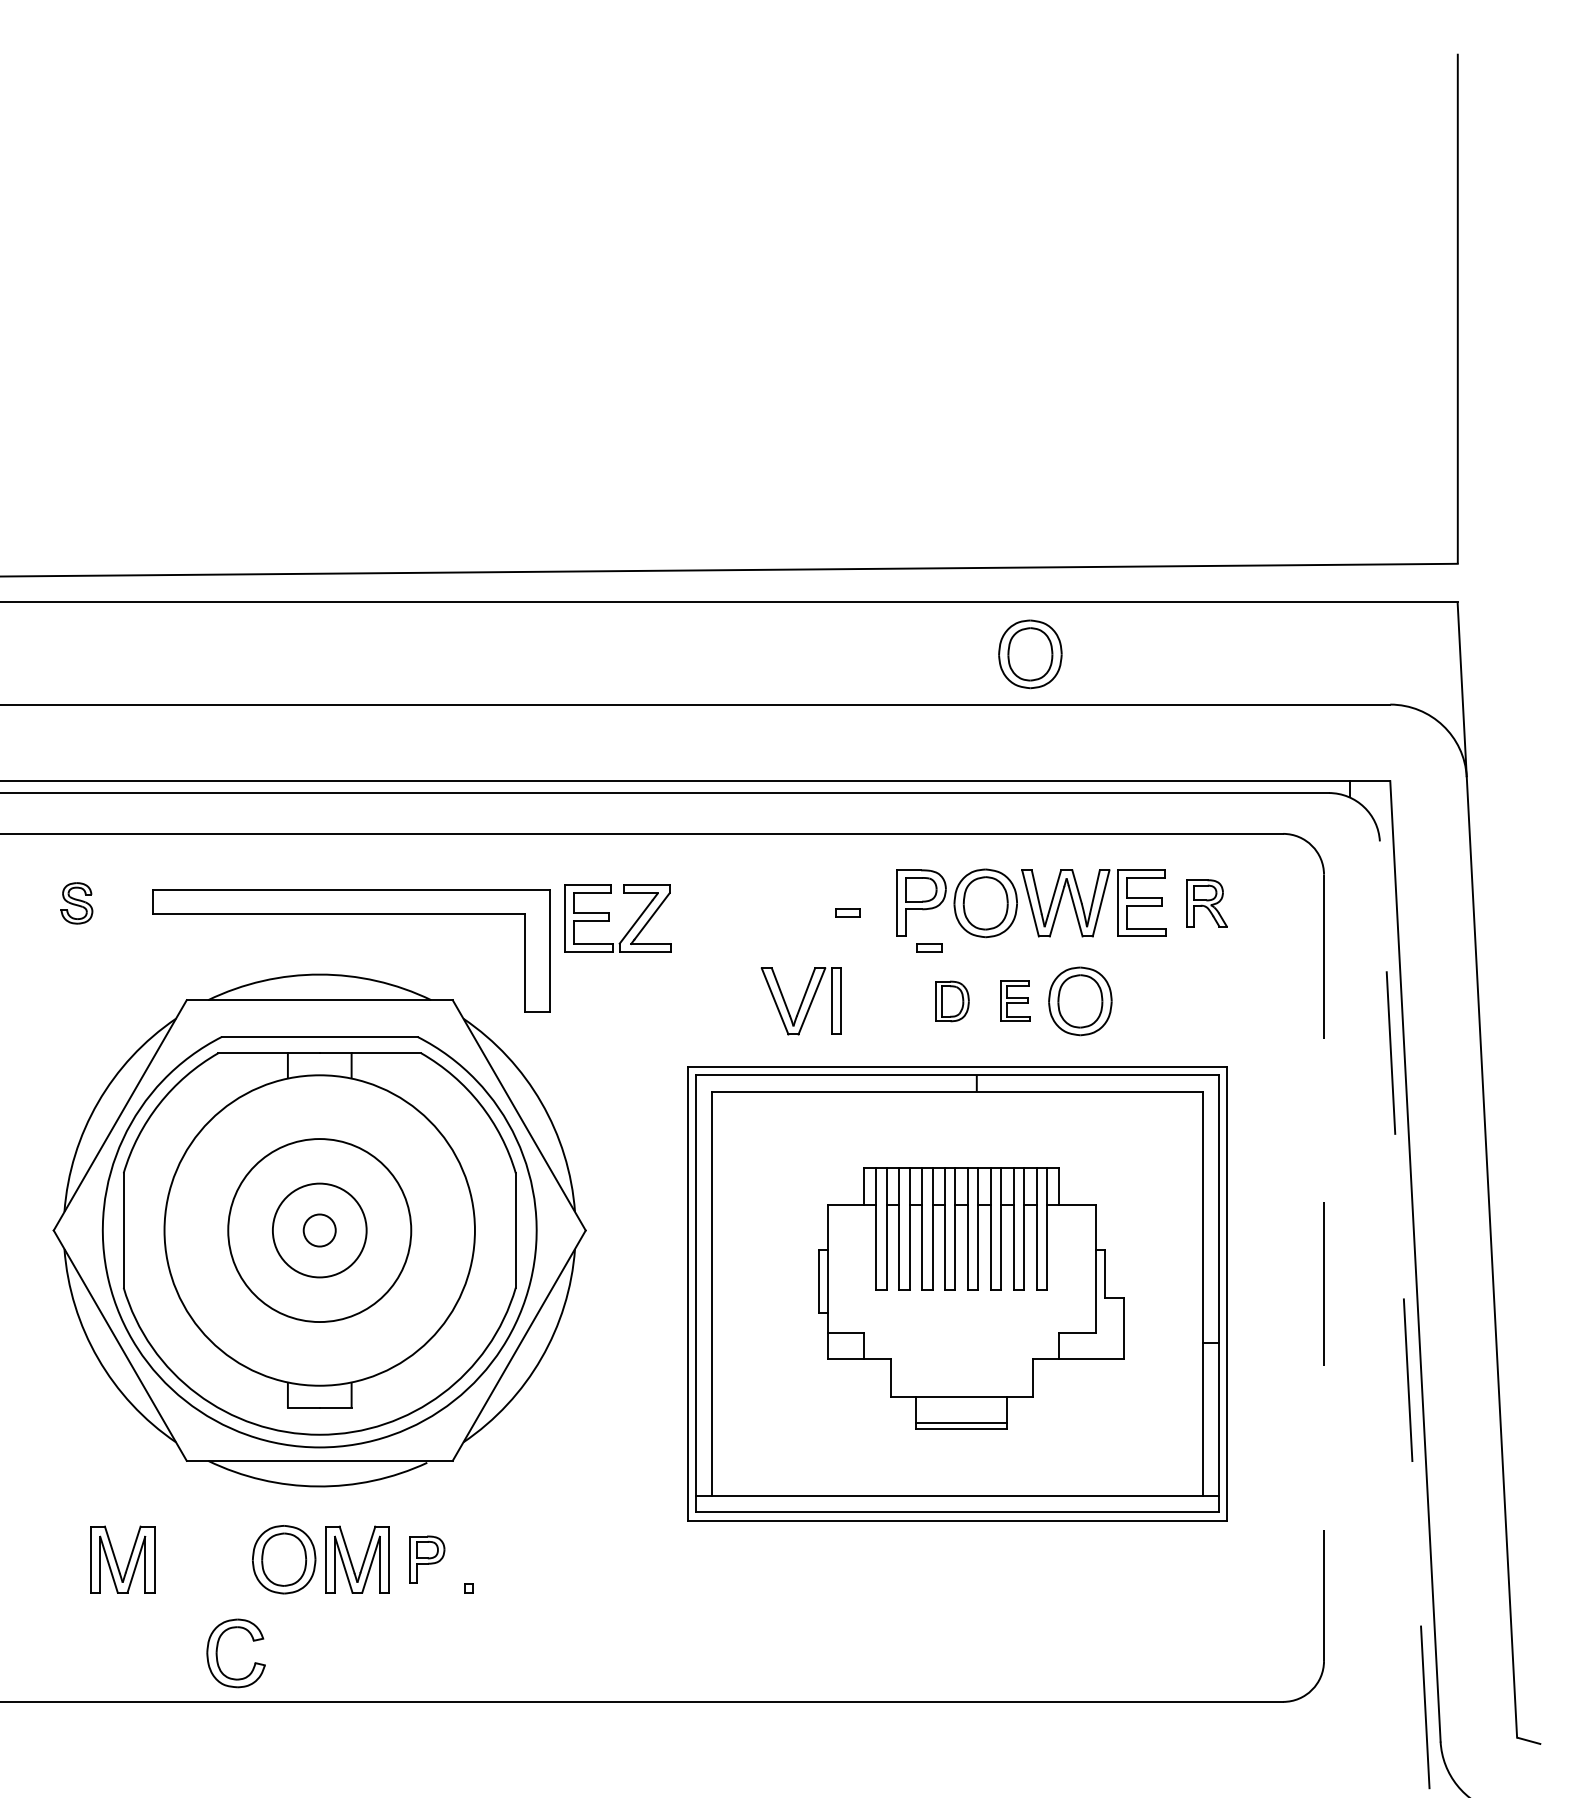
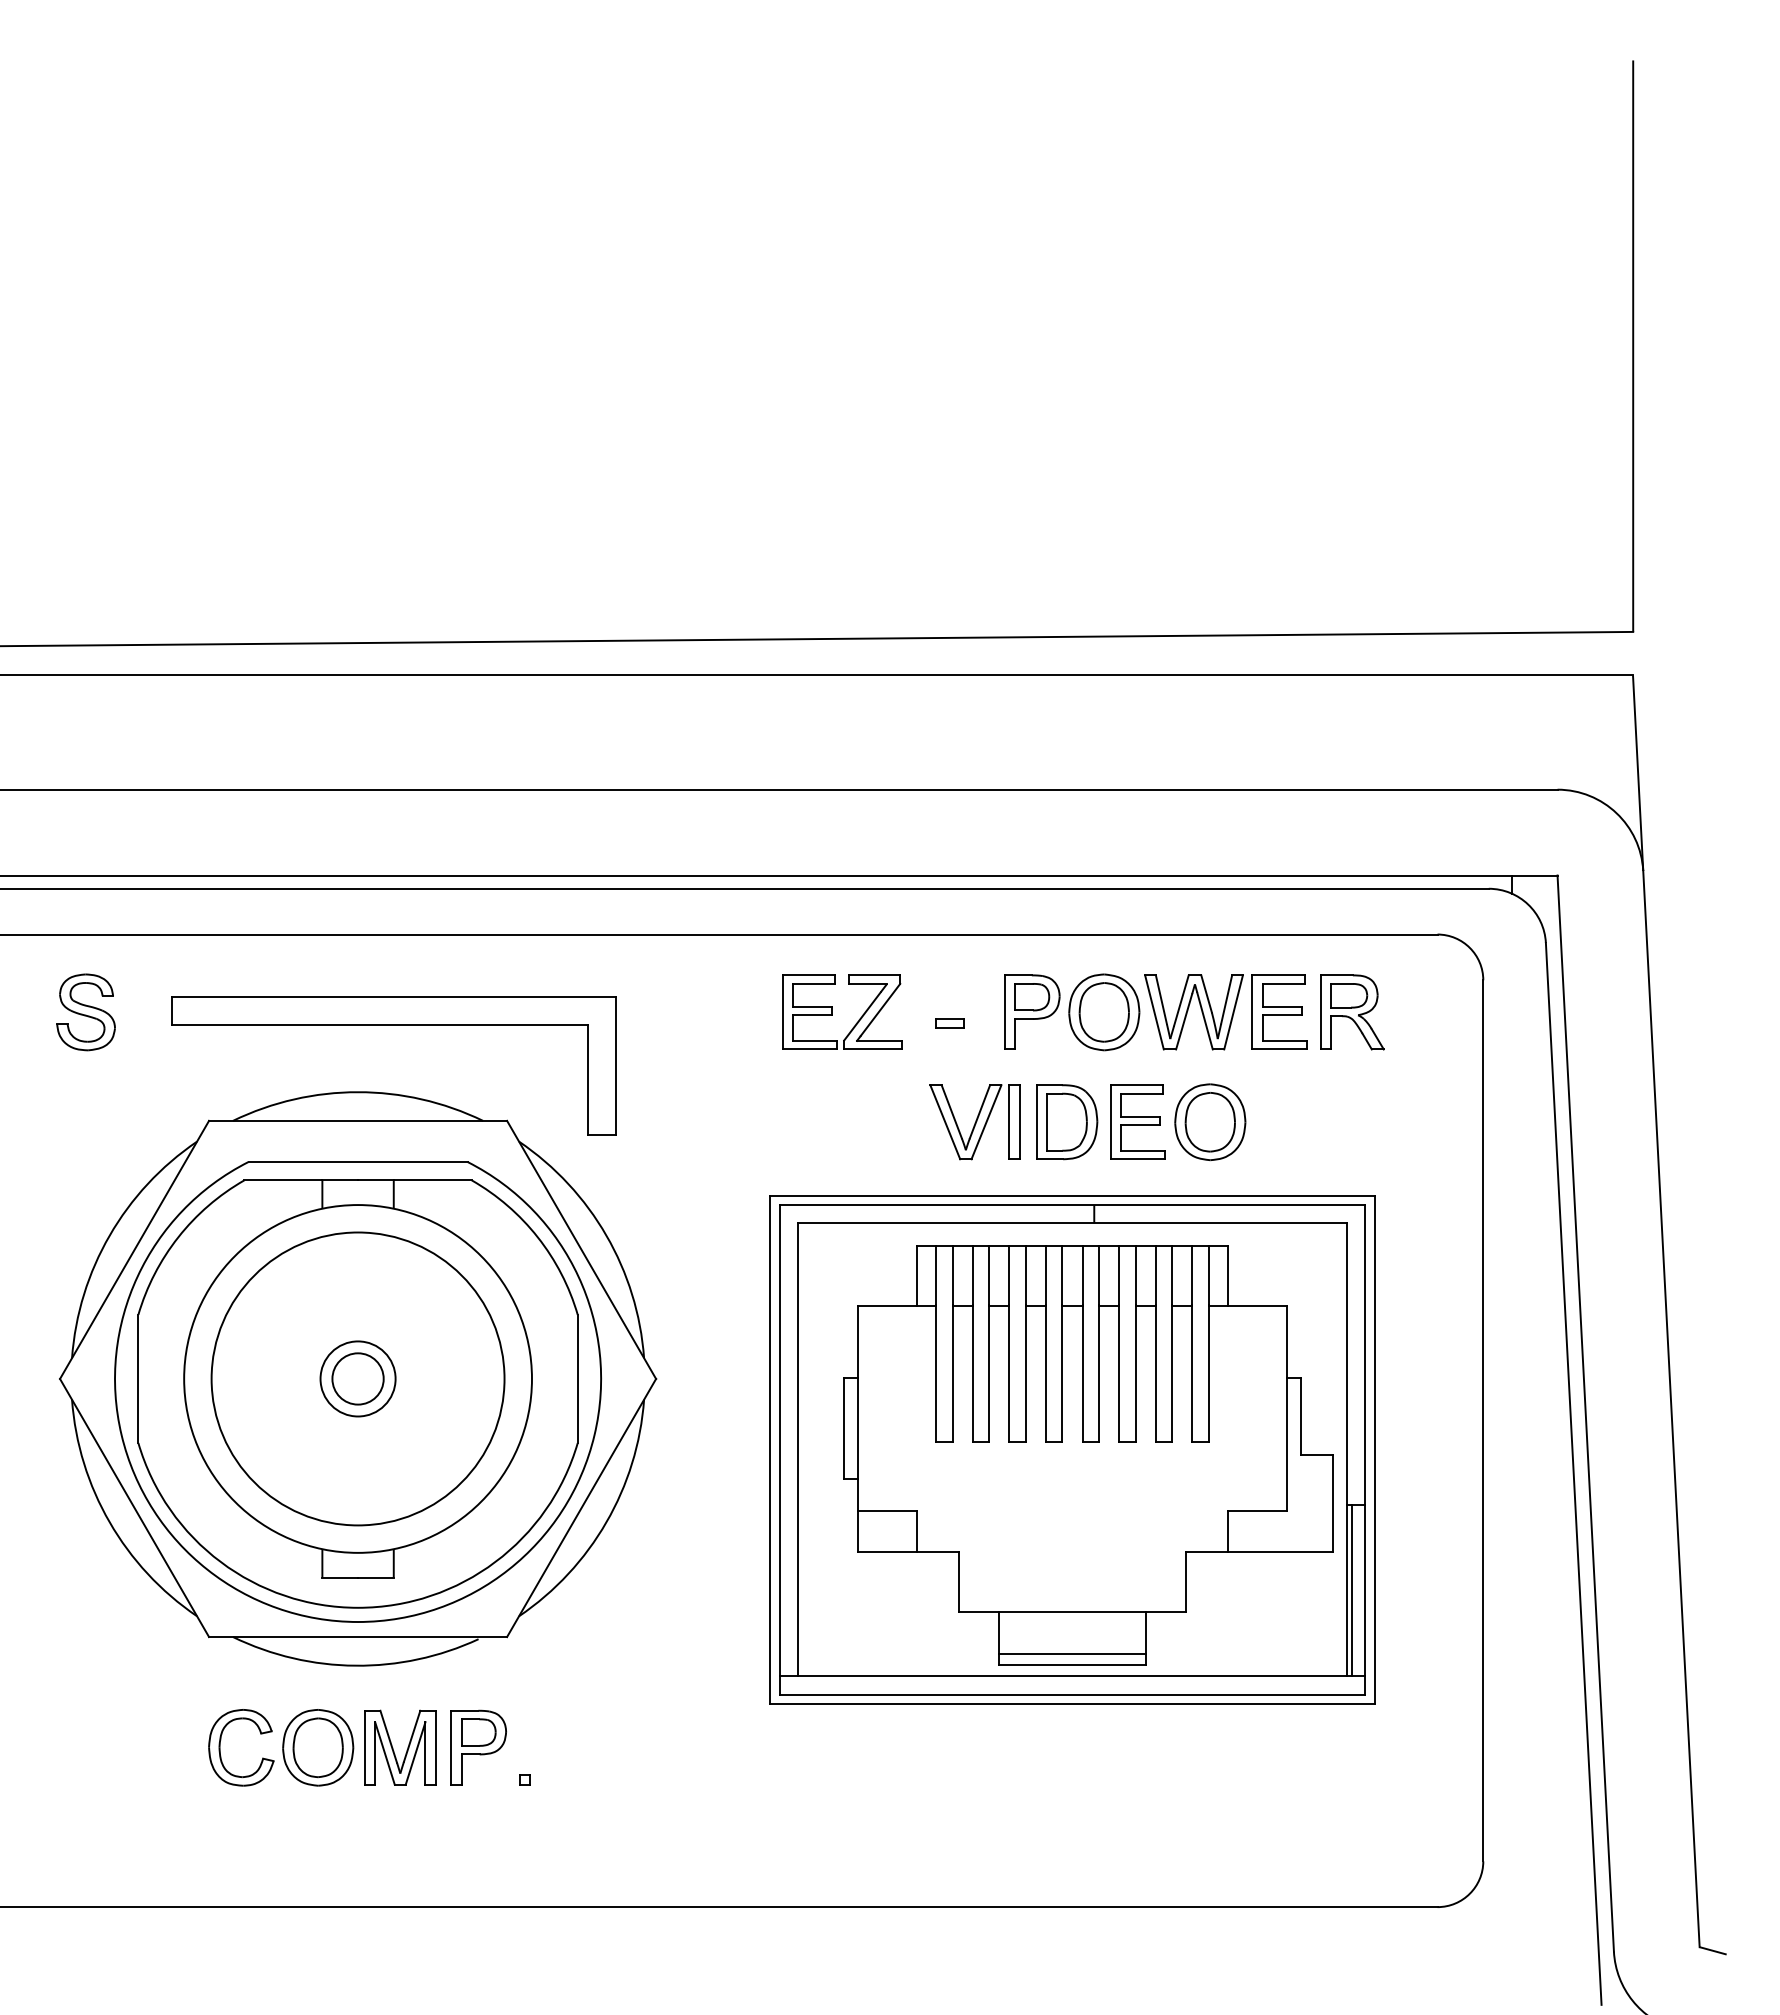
part: (1030, 654) -> (1154, 733), removed
part: (76, 903) -> (85, 1012), size x1.67
part: (1207, 903) -> (1352, 1012), size x1.43
part: (609, 917) -> (832, 1011), moved
part: (928, 948) -> (1040, 1062), removed
part: (1015, 1000) -> (1137, 1121), size x1.67
part: (801, 1001) -> (974, 1122), moved
part: (952, 1001) -> (1067, 1122), size x1.67
circle: (319, 1230) -> (357, 1378), size x0.71
circle: (319, 1230) -> (357, 1378), size x1.43
circle: (319, 1230) -> (357, 1378), size x1.43
line: (1324, 1267) -> (1483, 1420), dashed -> solid
part: (971, 1298) -> (1088, 1455), size x1.43
line: (1404, 1314) -> (1573, 1473), dashed -> solid
line: (1206, 1419) -> (1351, 1590), added
part: (427, 1559) -> (478, 1747), size x1.43
part: (128, 1562) -> (143, 1750), removed
part: (217, 1653) -> (220, 1747), moved

